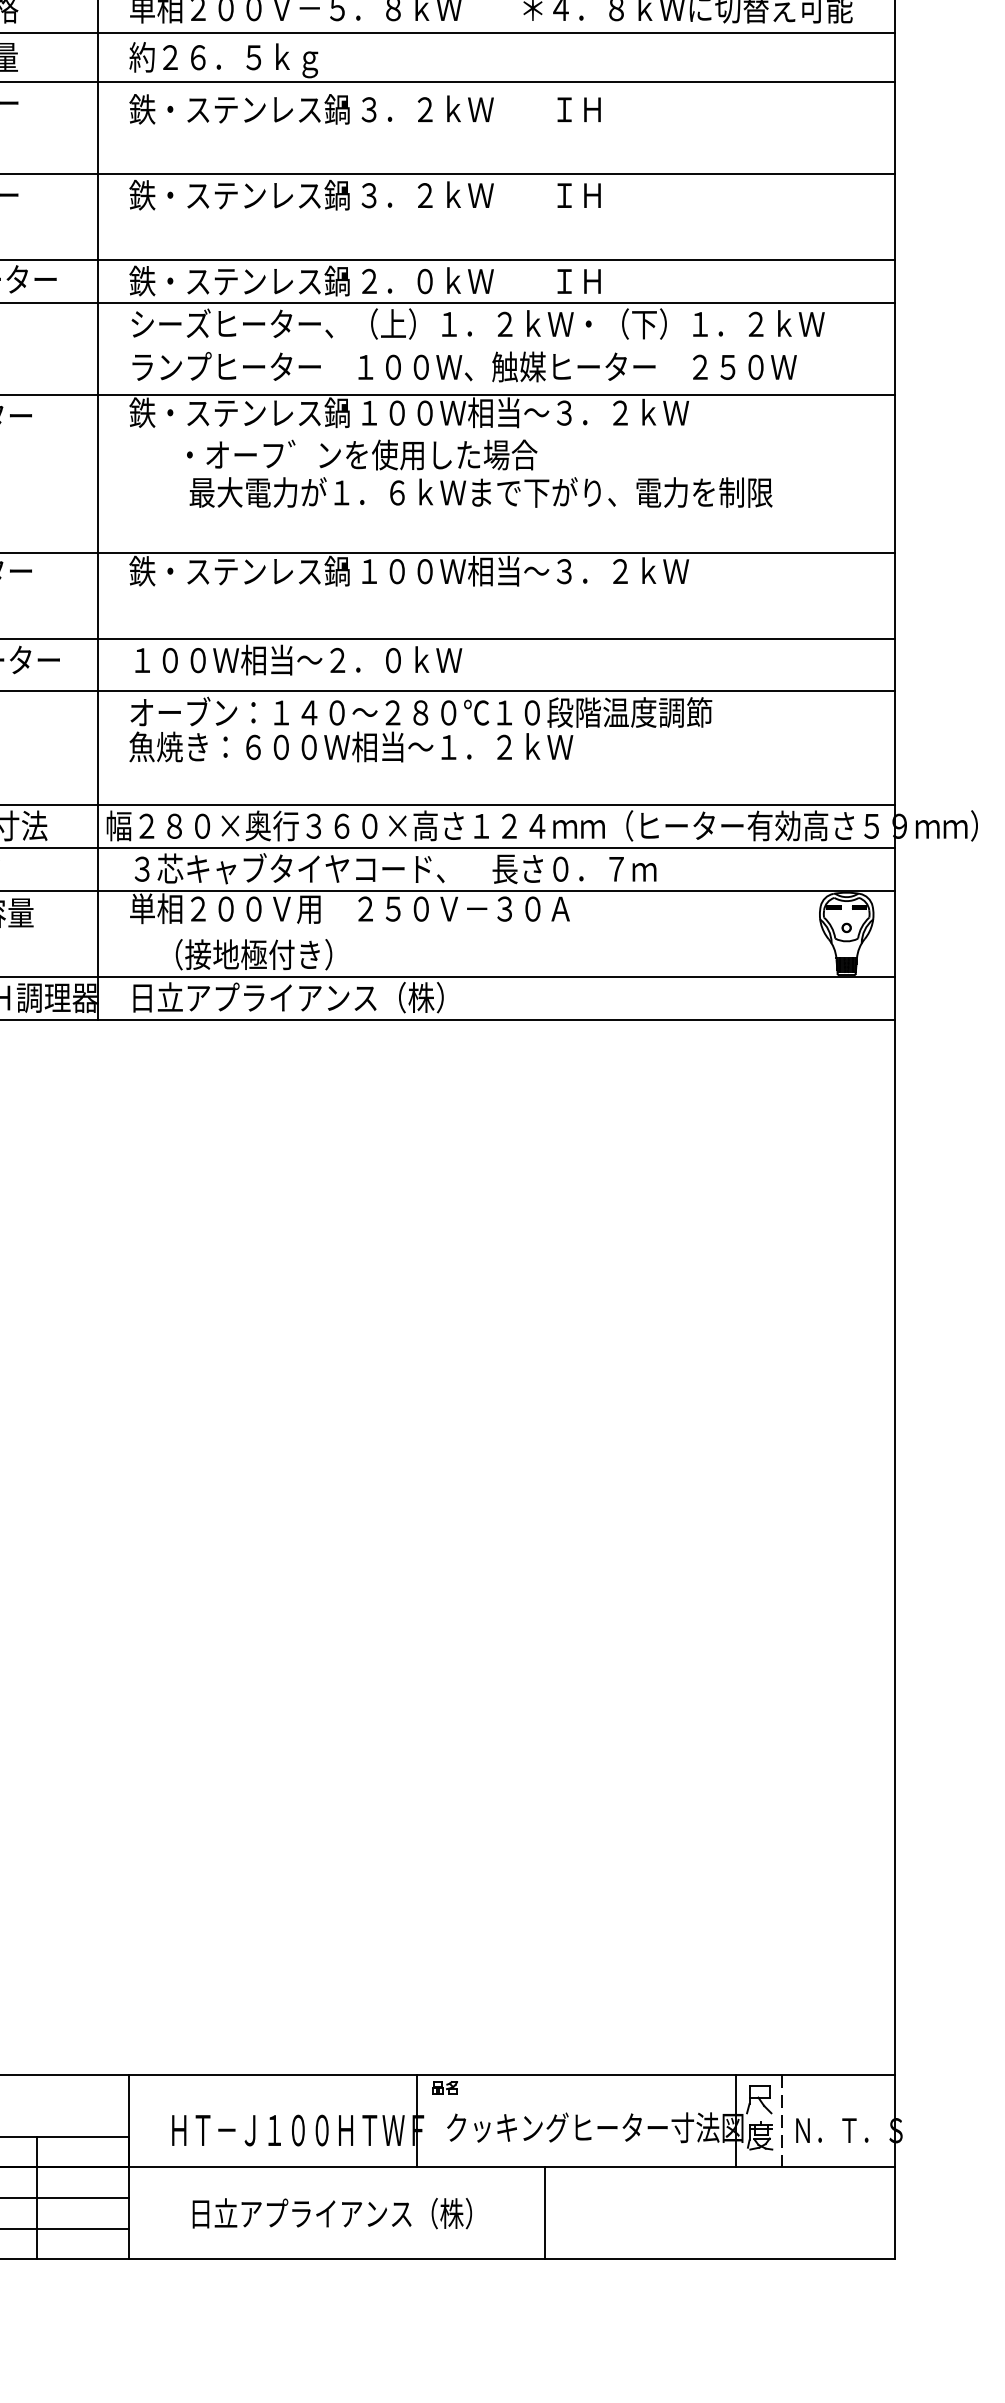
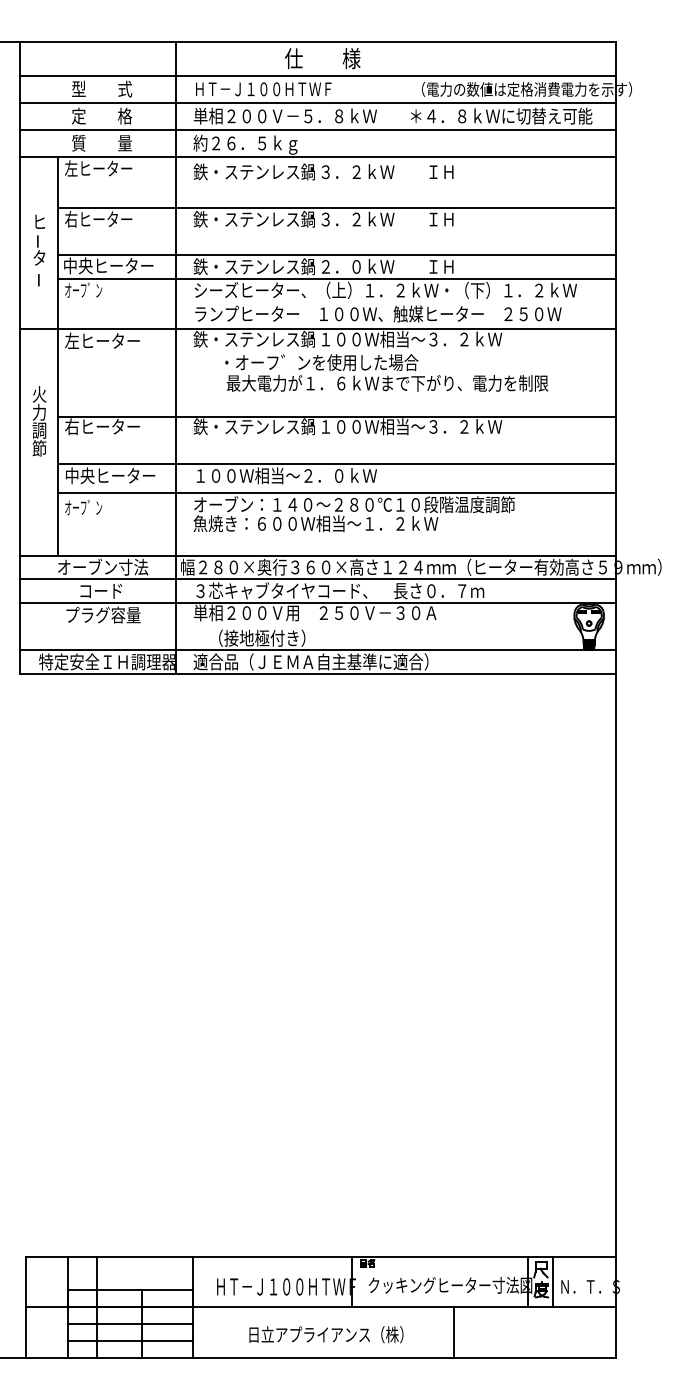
text: (341, 996) -> (310, 661), 日立アプライアンス（株） -> 適合品（ＪＥＭＡ自主基準に適合）
line: (782, 2122) -> (553, 1282), dashed -> solid
text: (332, 2213) -> (326, 1334), moved
line: (544, 2213) -> (453, 1332), moved

